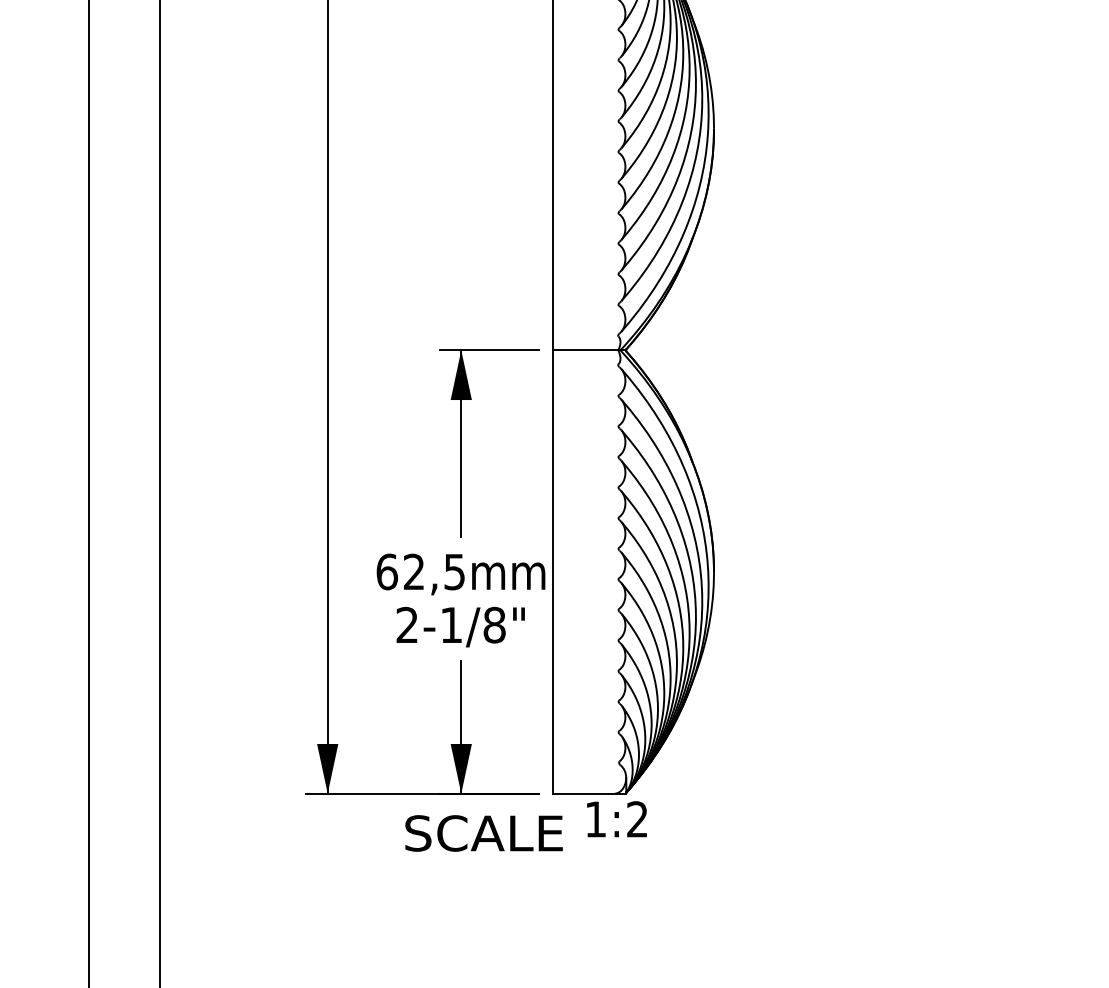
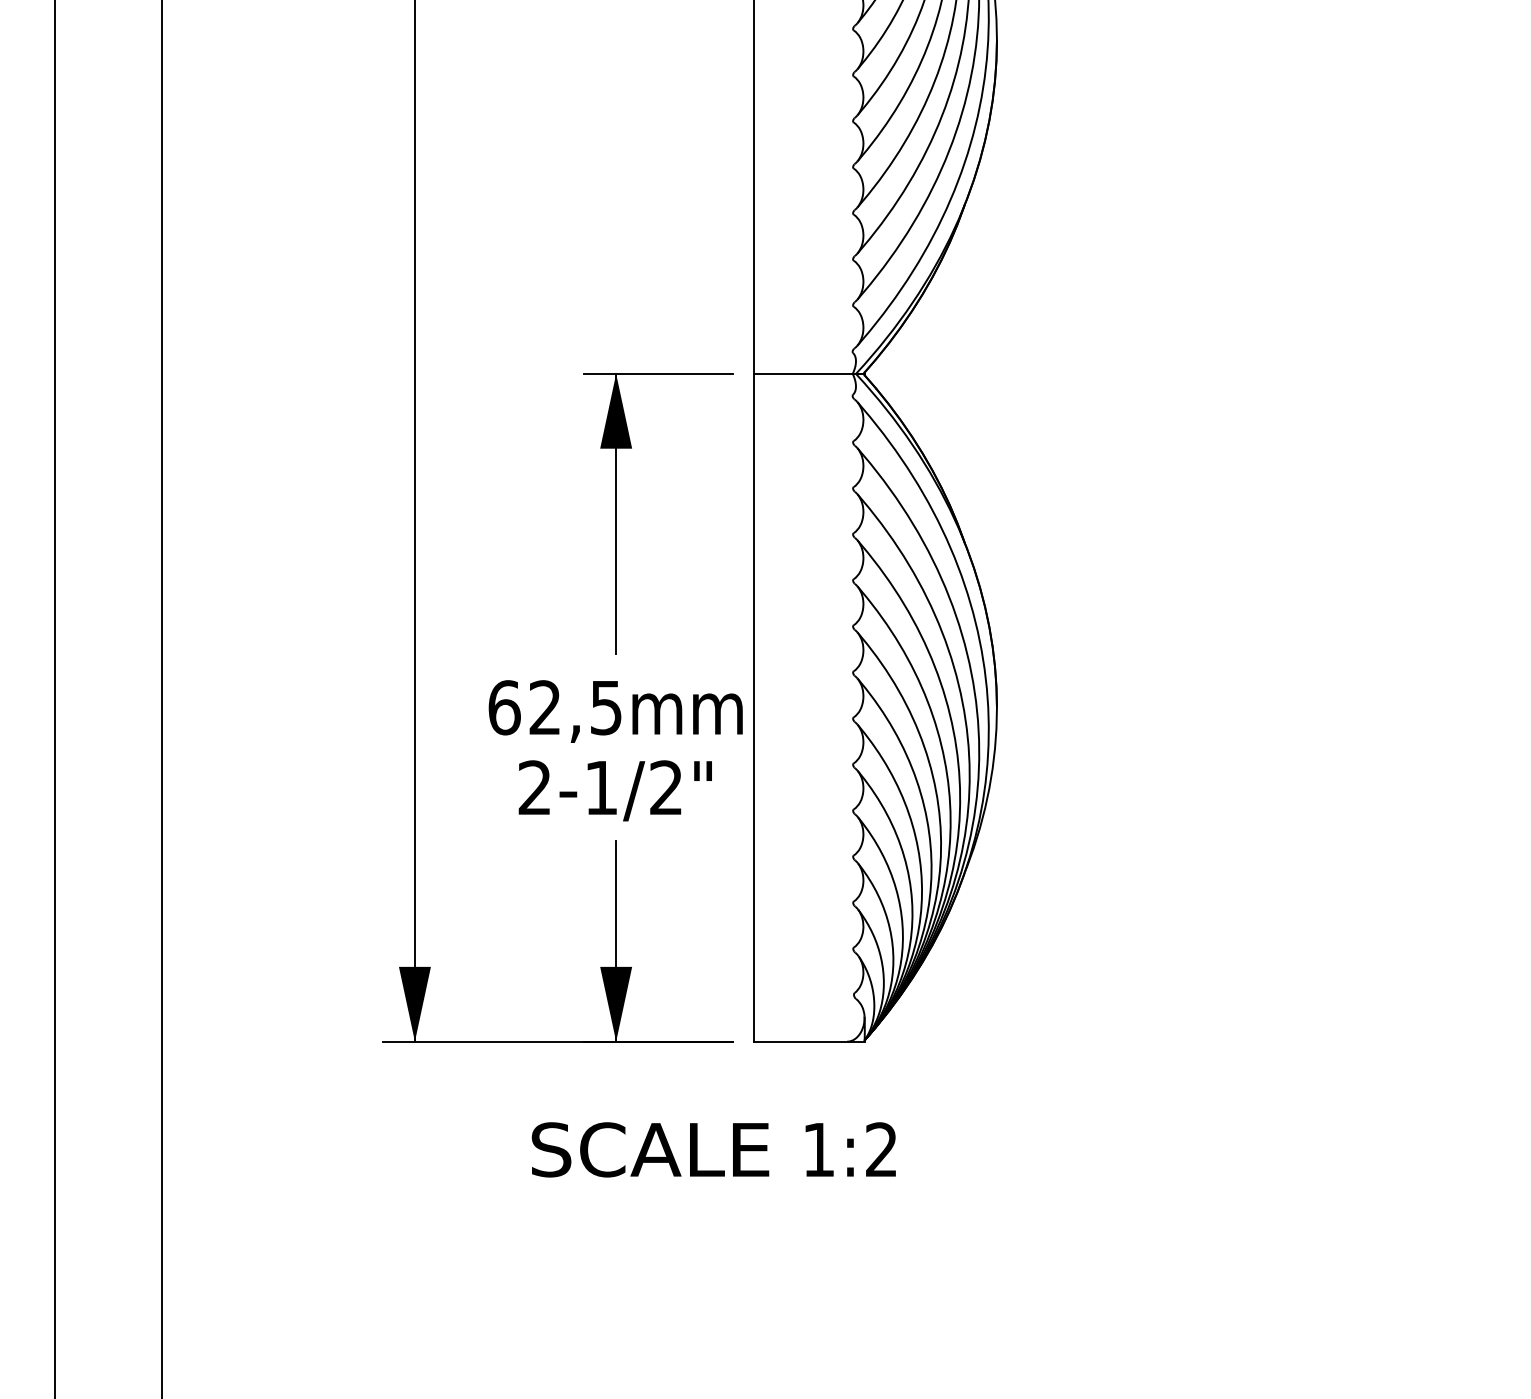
text: (494, 624) -> (666, 786), 2-1/8" -> 2-1/2"
text: (616, 819) -> (849, 1149), moved
text: (483, 833) -> (649, 1149), moved

